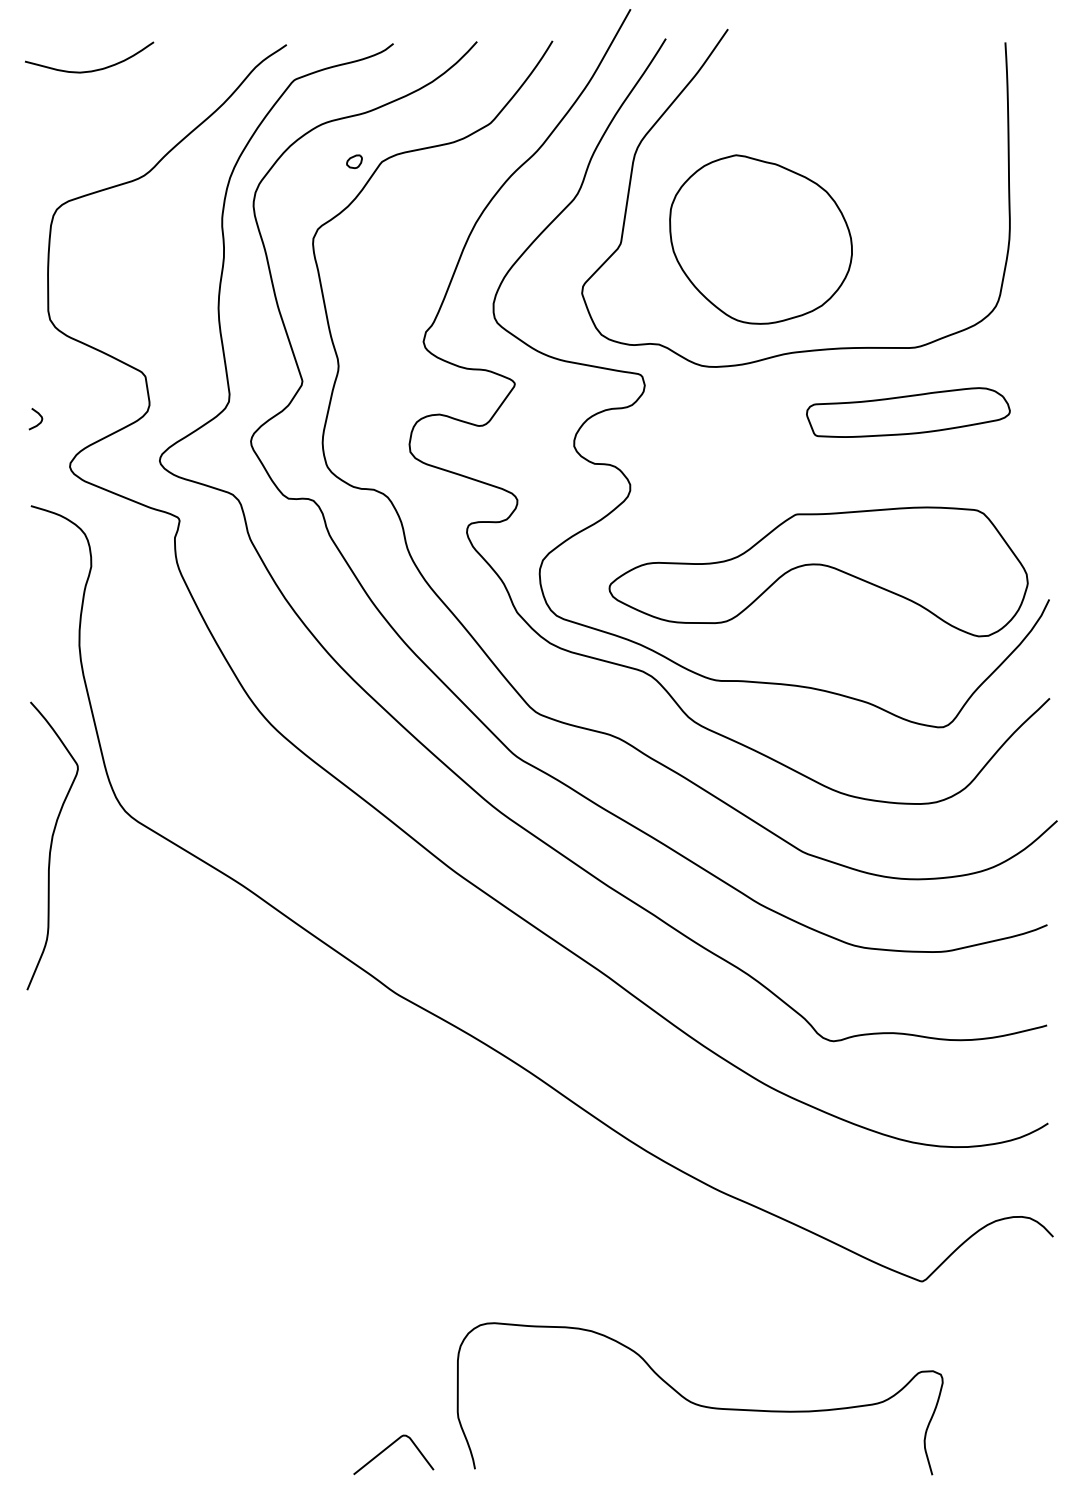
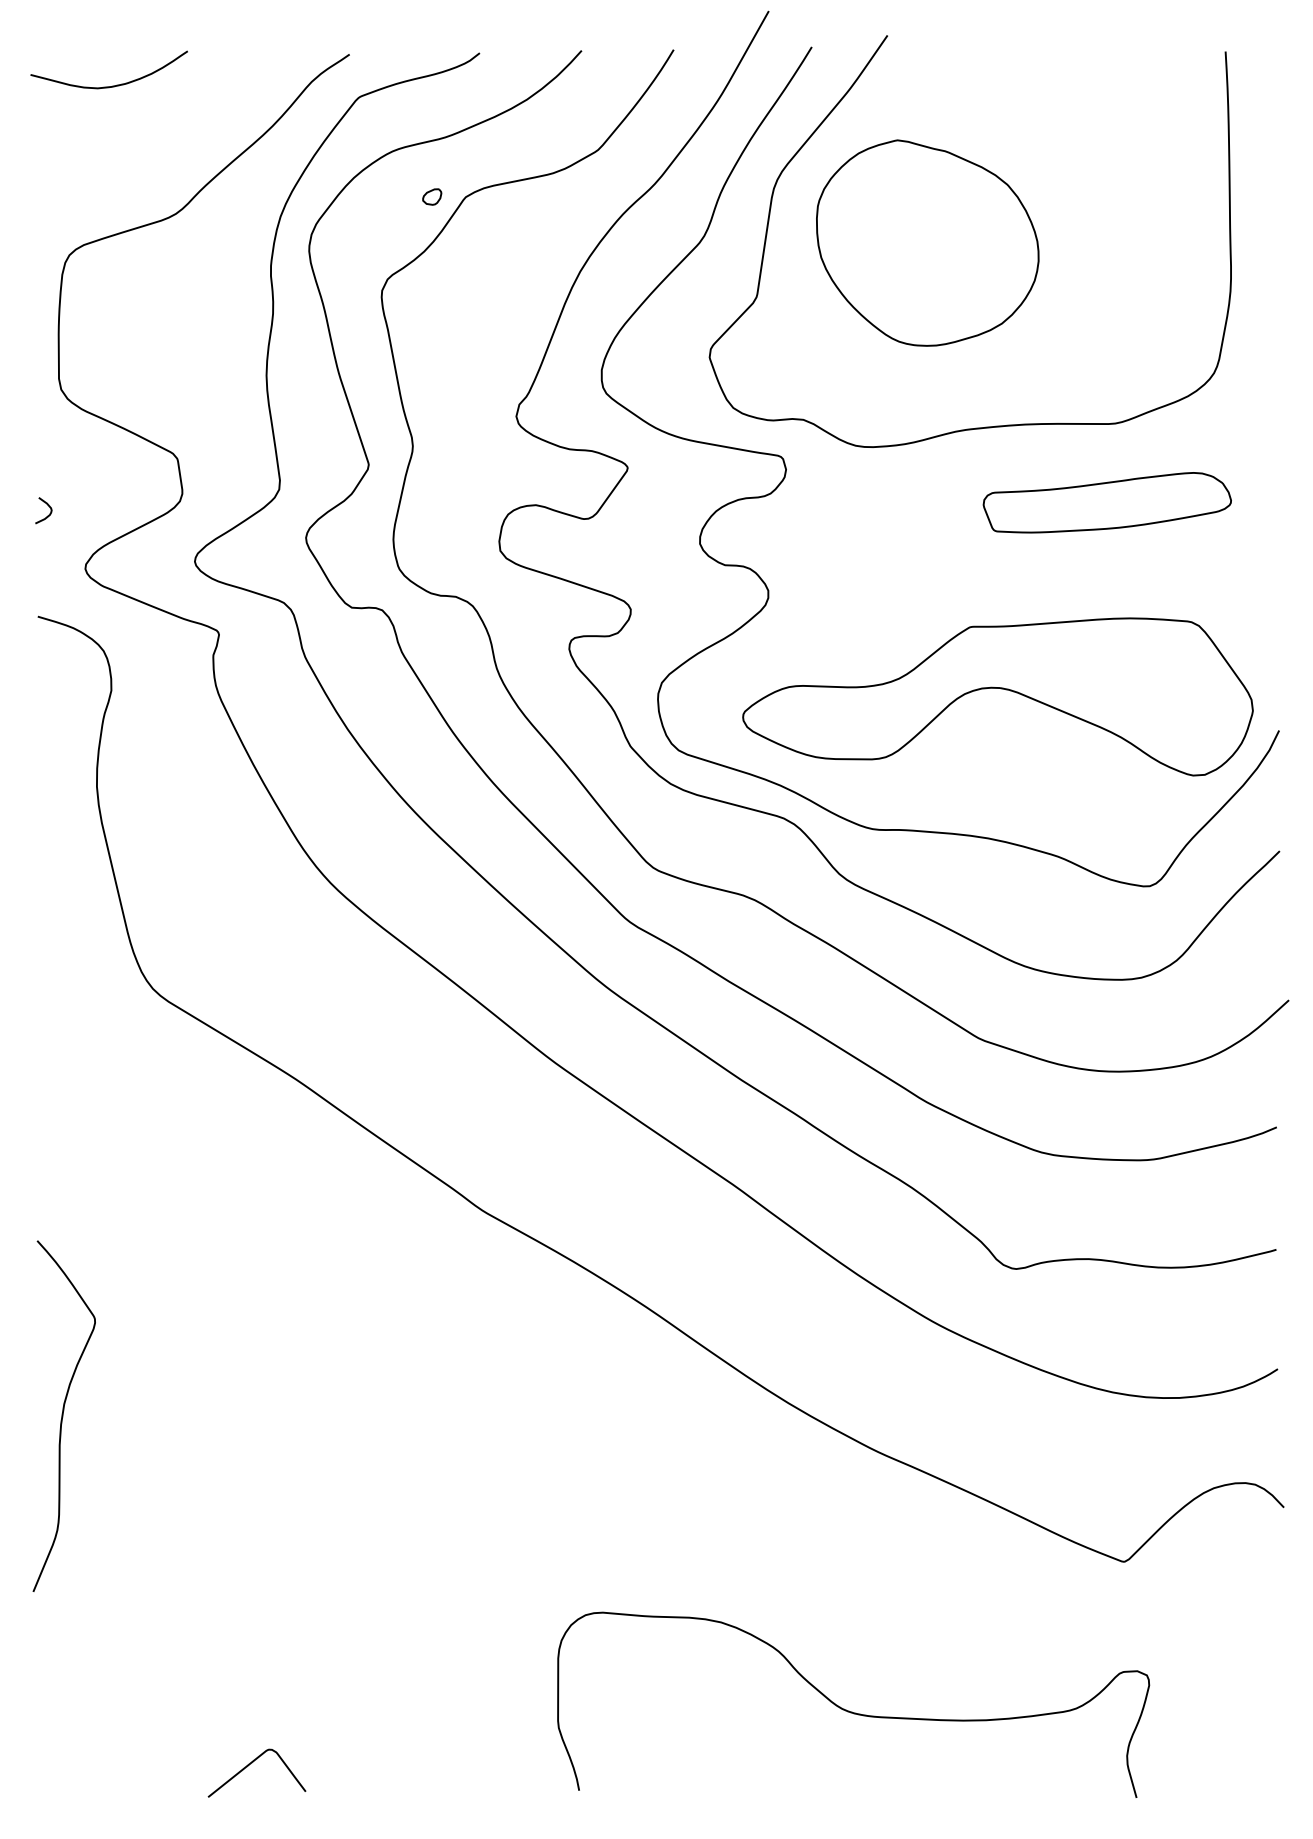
part: (760, 239) -> (927, 243), moved
curve: (52, 845) -> (64, 1415), moved
curve: (388, 1448) -> (250, 1765), moved

